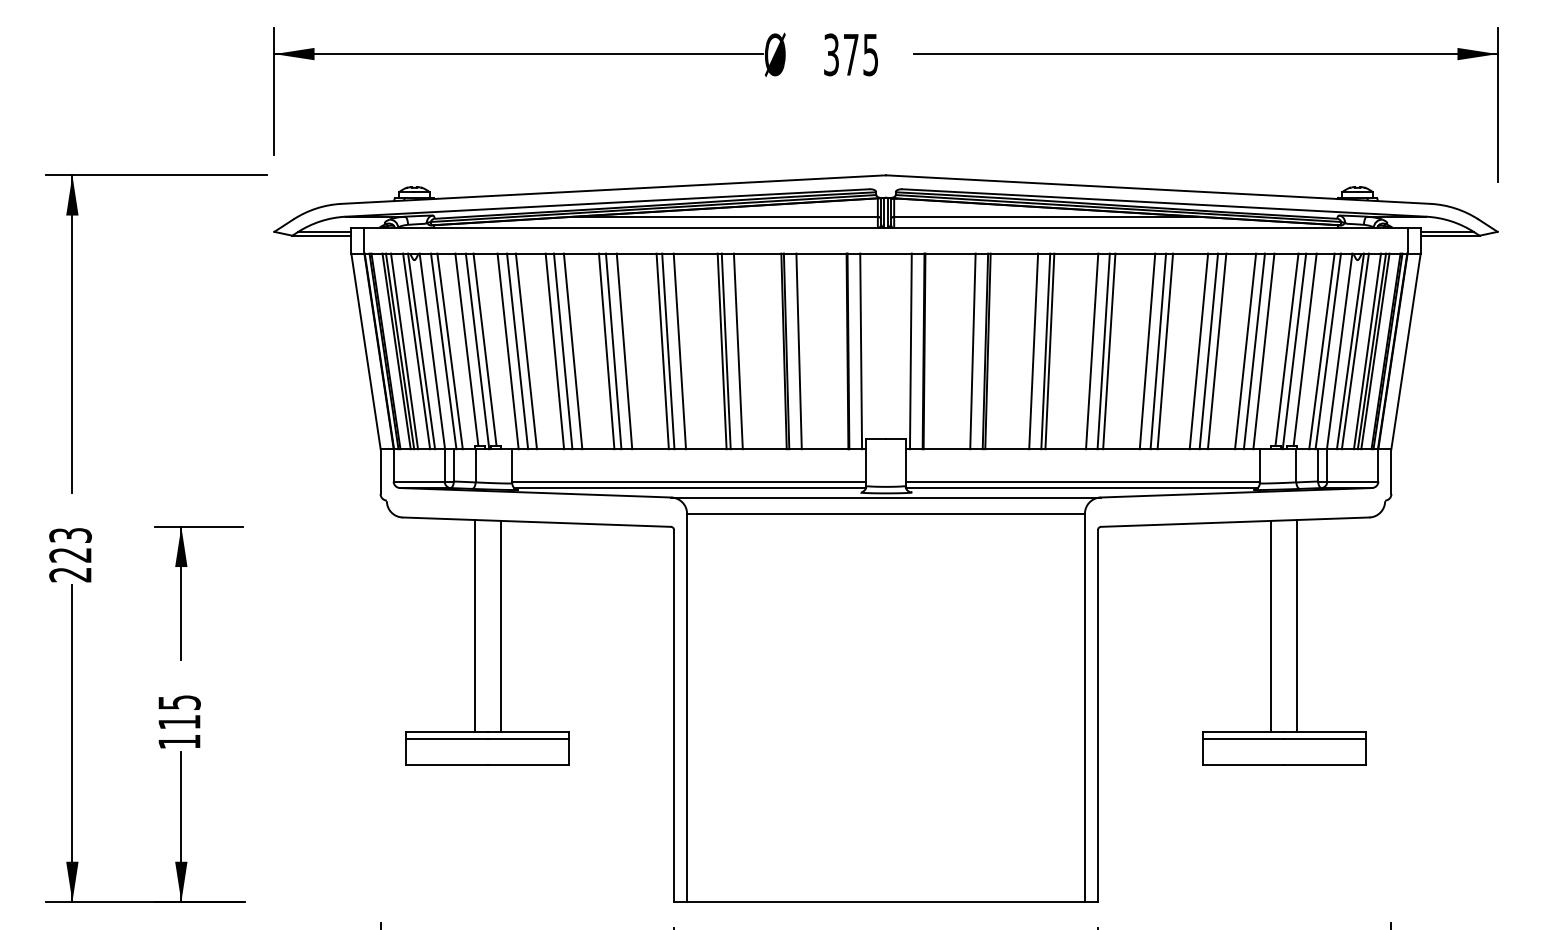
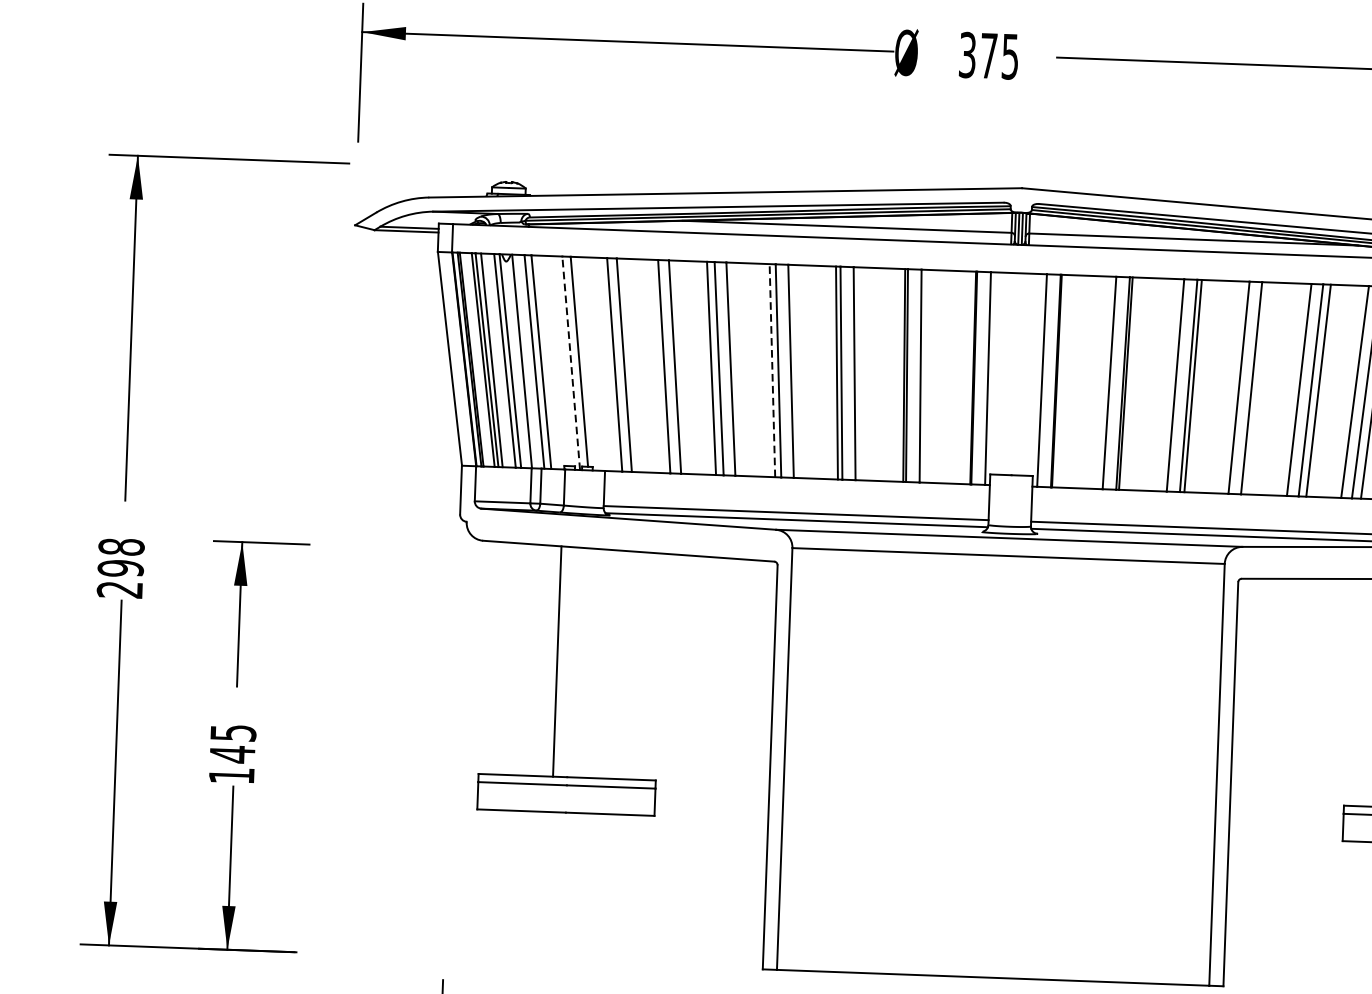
line: (466, 349) -> (559, 360), removed
line: (662, 350) -> (772, 369), solid -> dashed
line: (477, 351) -> (571, 363), solid -> dashed
line: (507, 351) -> (603, 364), removed
line: (554, 351) -> (654, 366), removed
line: (1109, 351) -> (1257, 388), removed
text: (70, 544) -> (121, 556), 223 -> 298
line: (500, 625) -> (585, 662), removed
text: (179, 722) -> (232, 754), 115 -> 145

